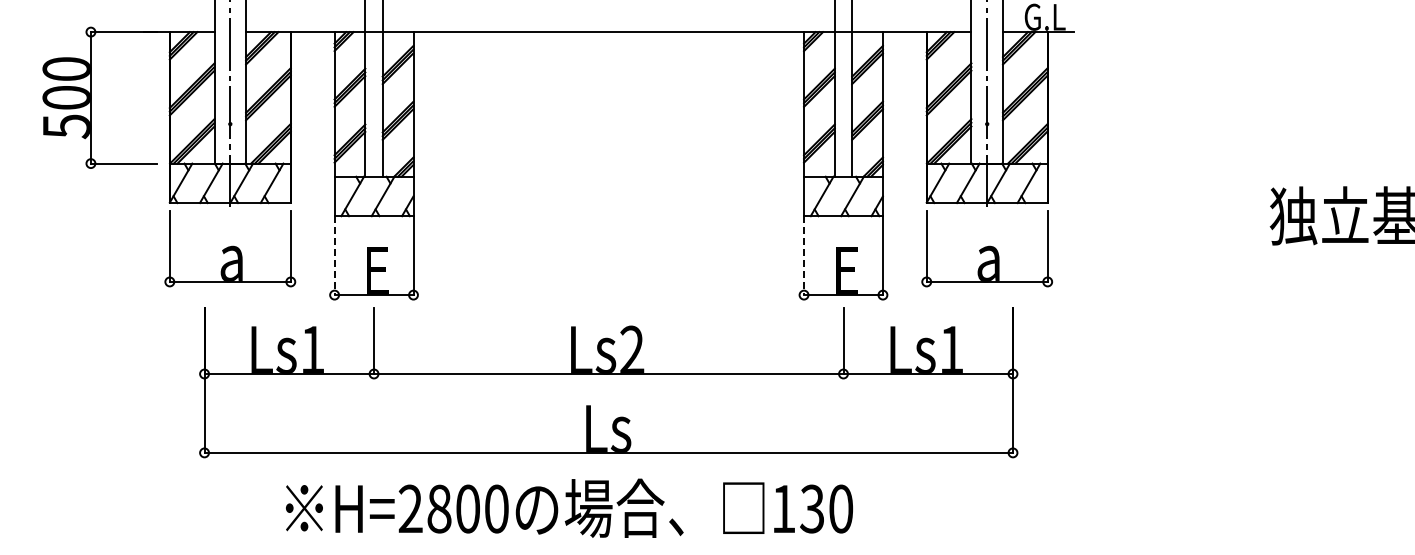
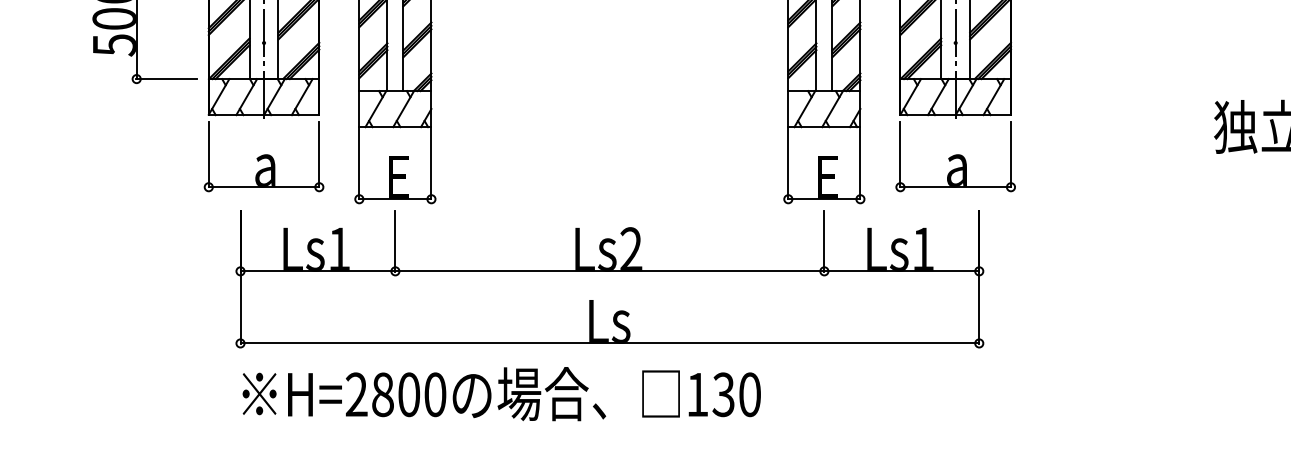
line: (334, 256) -> (359, 163), dashed -> solid
line: (804, 256) -> (788, 163), dashed -> solid
text: (569, 507) -> (501, 393), moved

